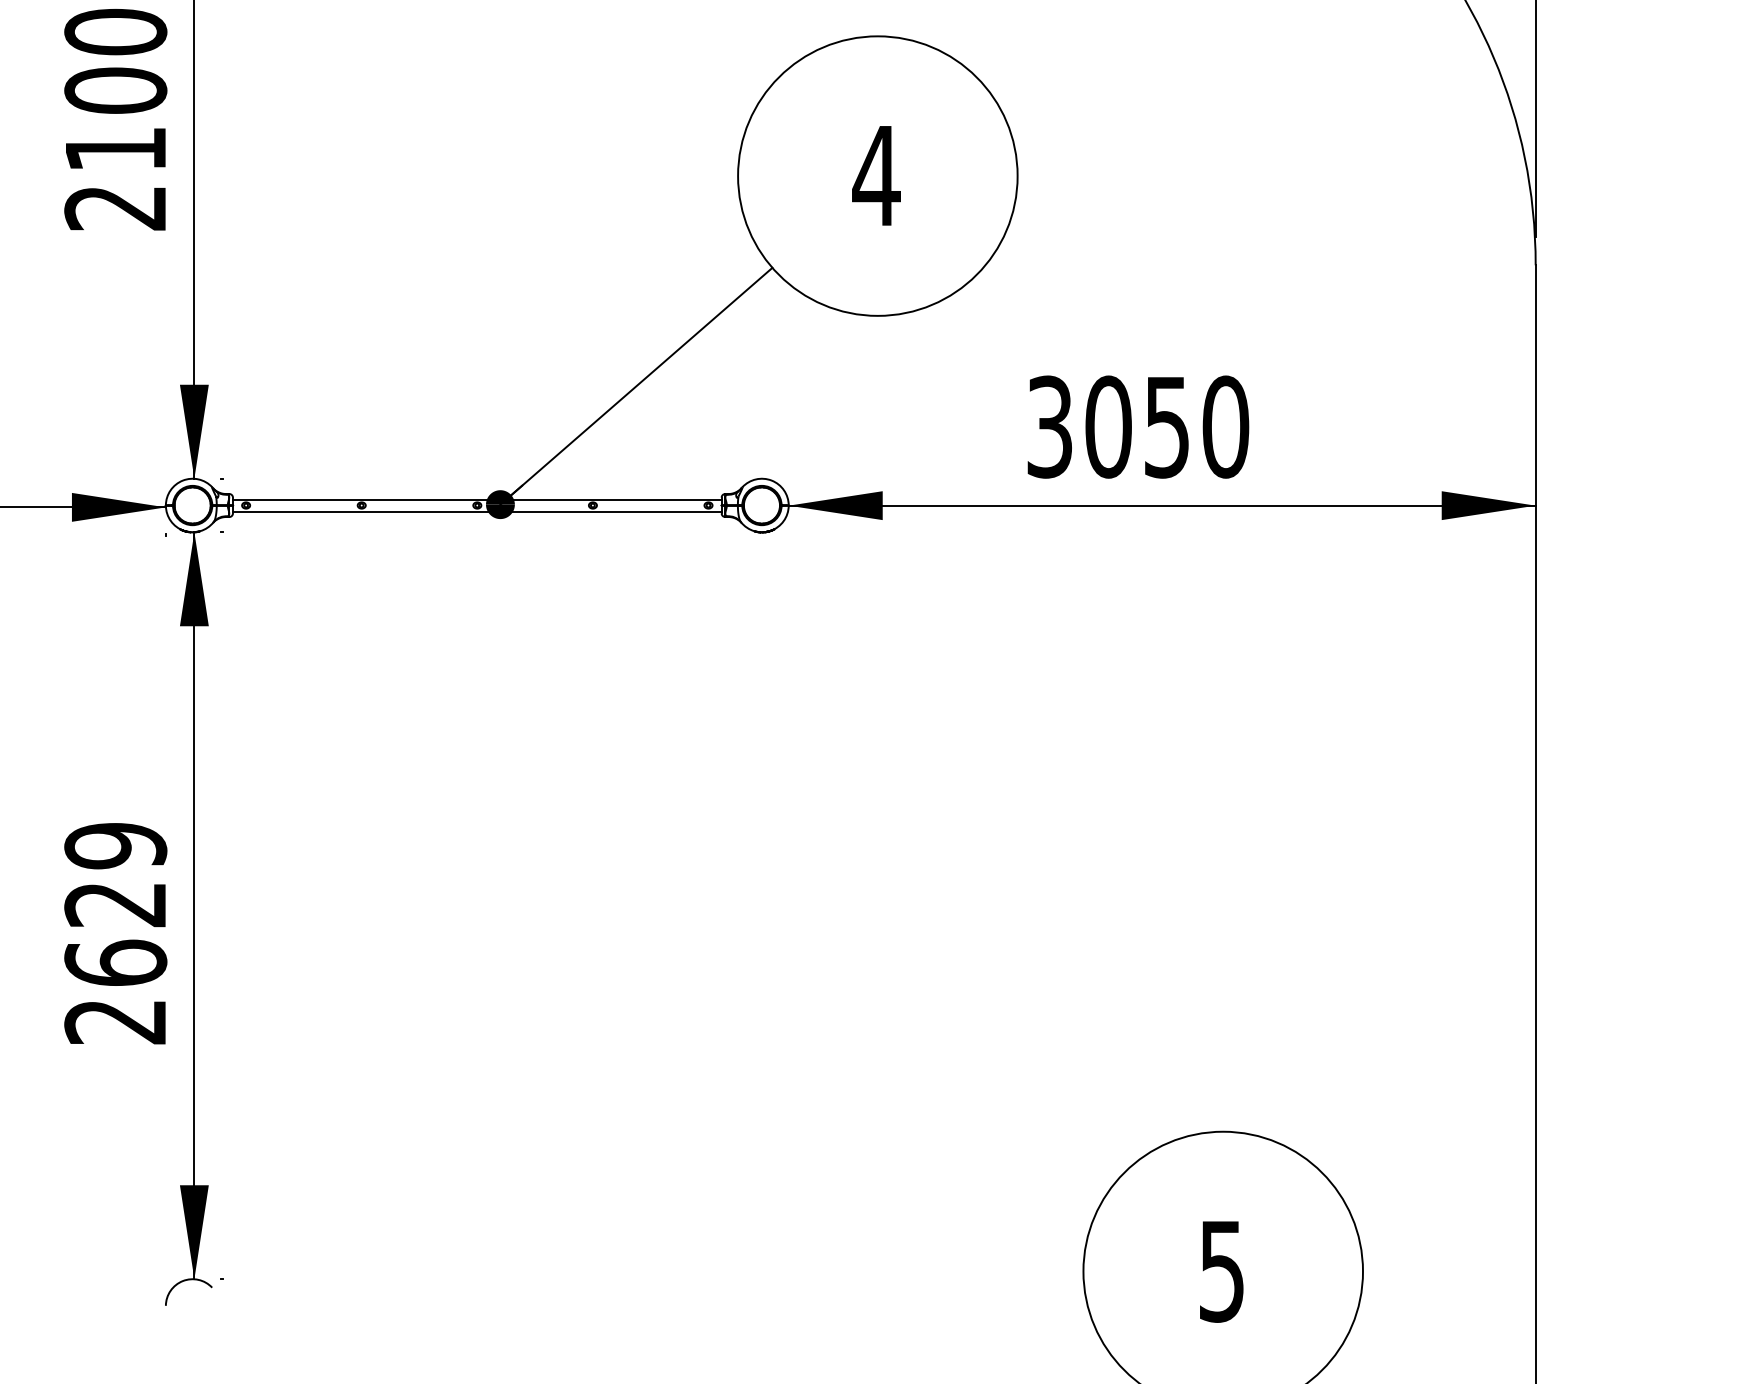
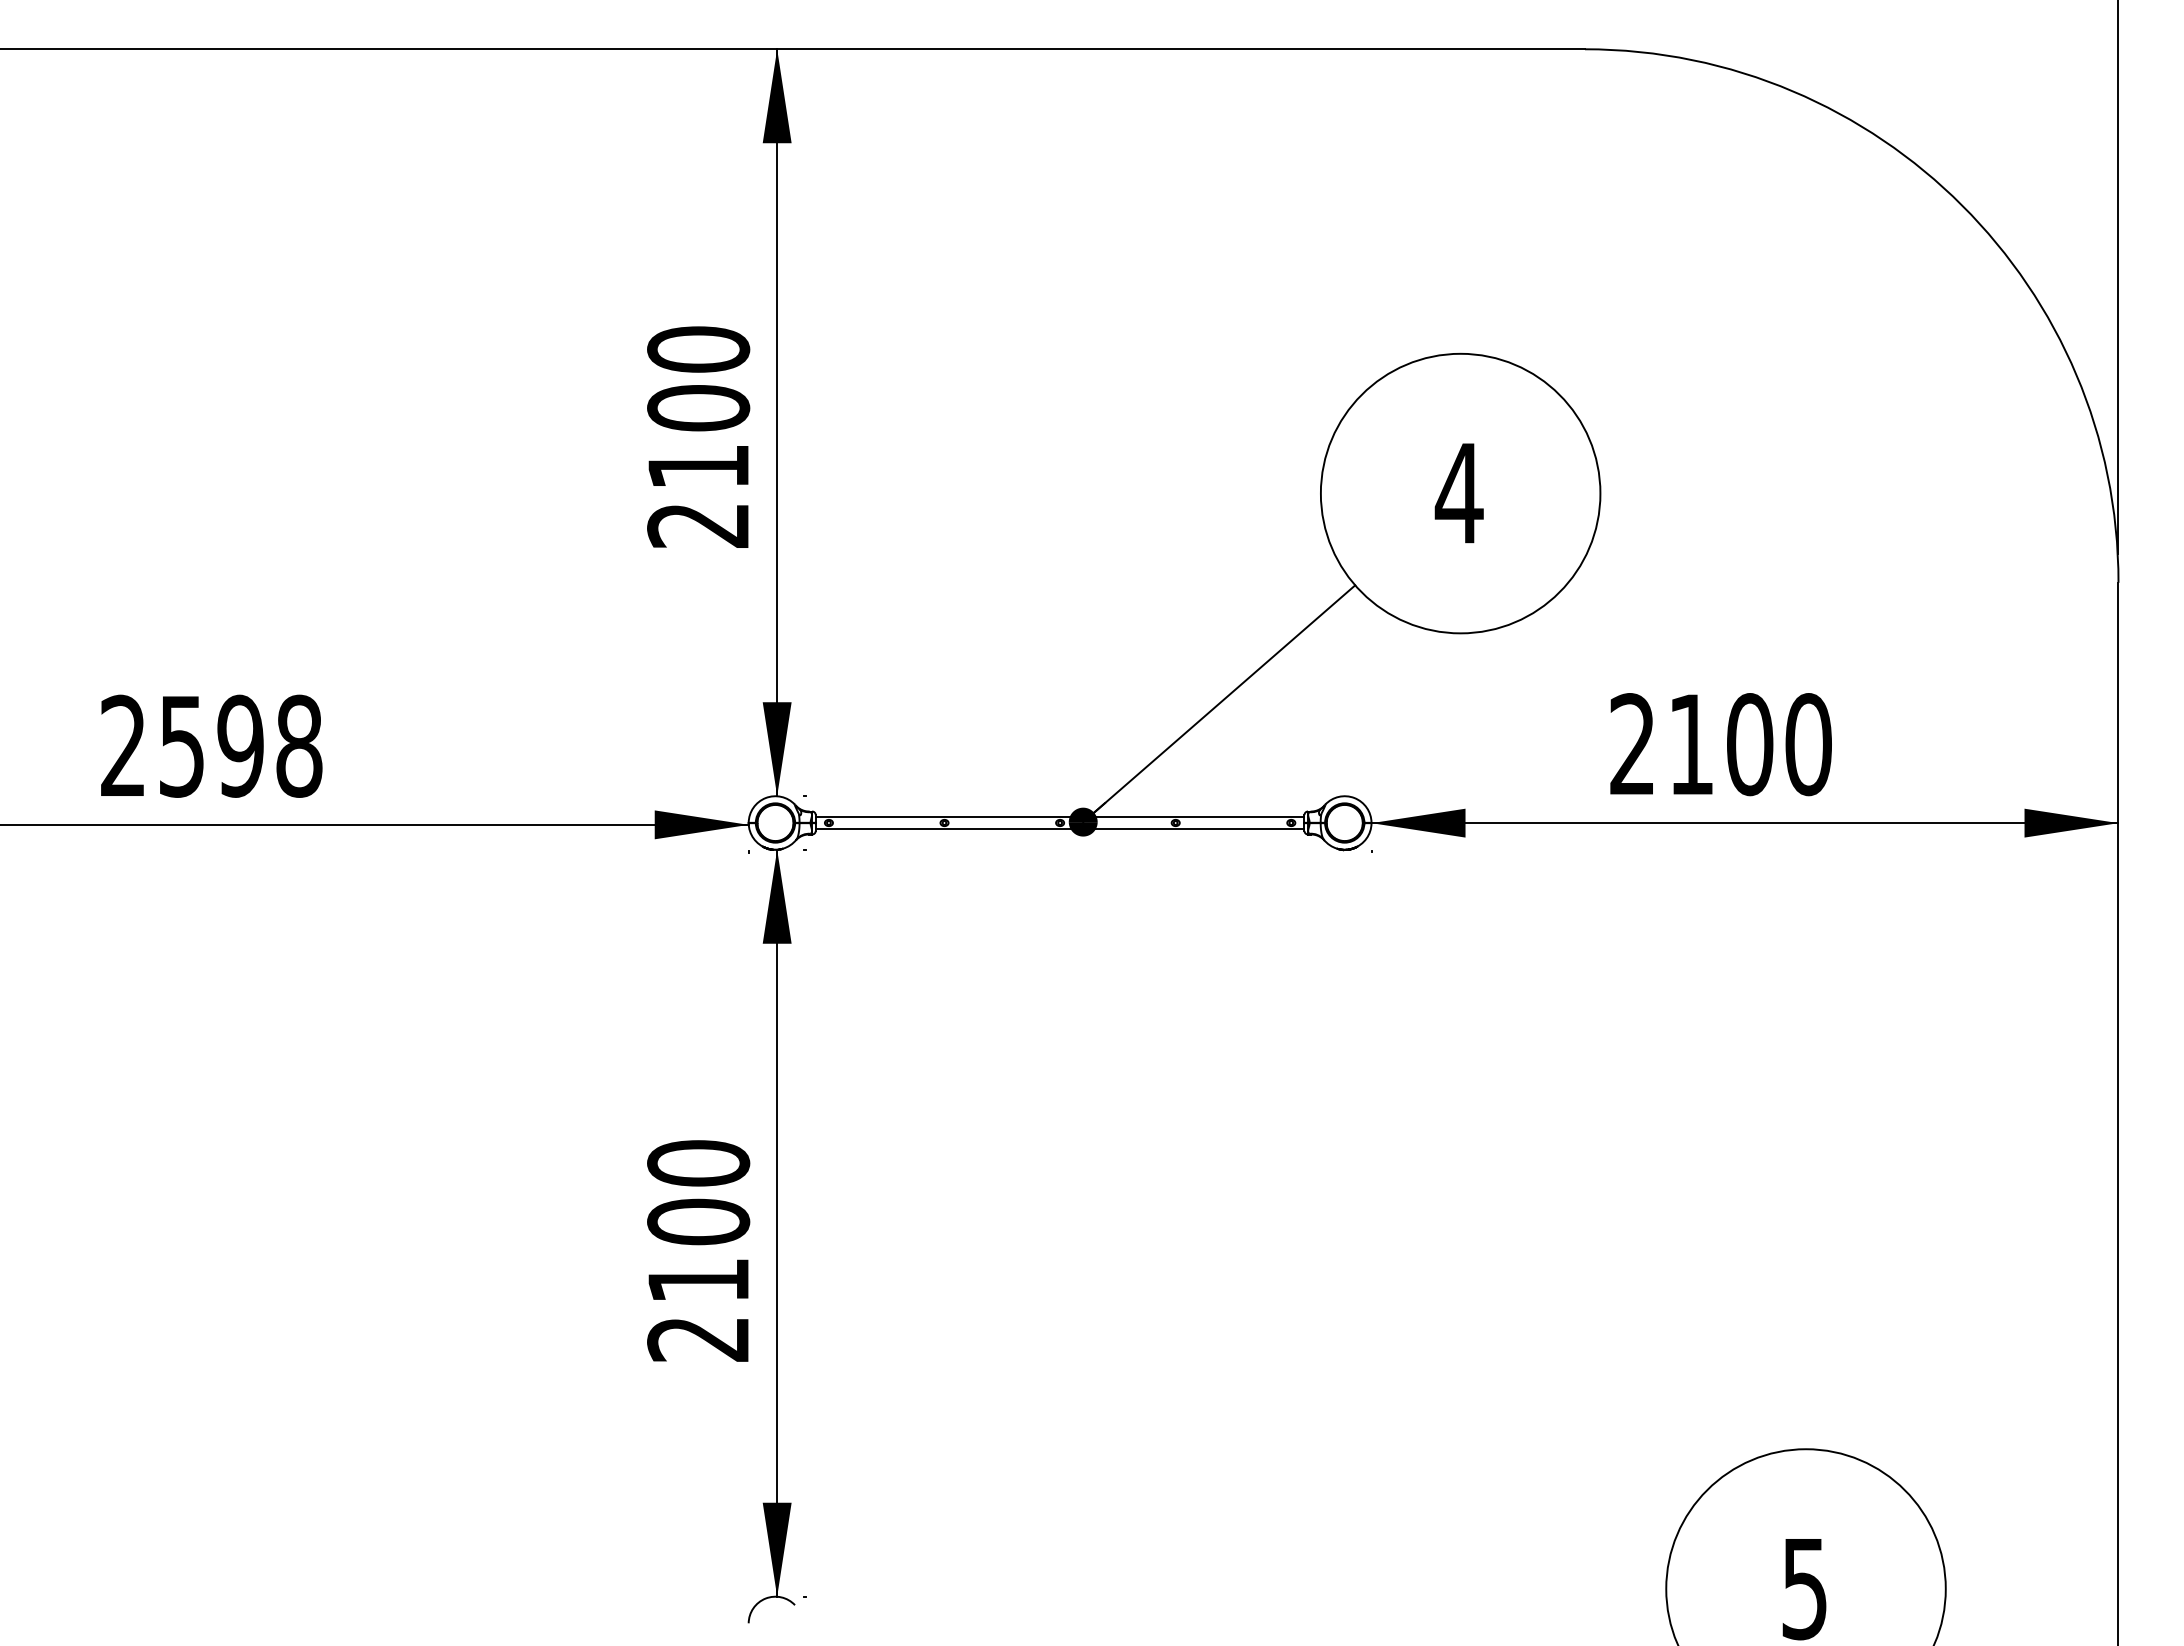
text: (1108, 427) -> (1691, 744), 3050 -> 2100
text: (115, 904) -> (698, 1221), 2629 -> 2100

